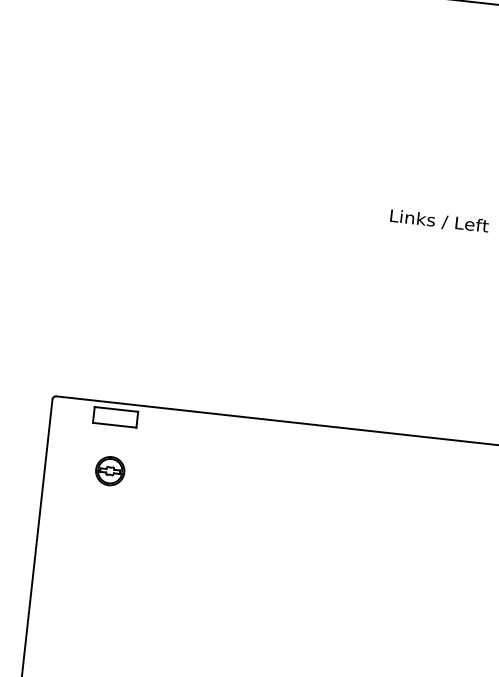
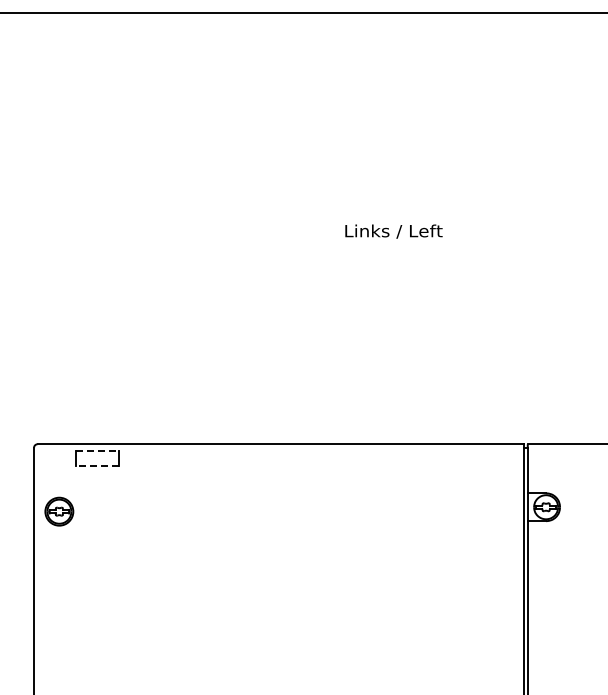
line: (116, 409) -> (97, 450), solid -> dashed
line: (114, 425) -> (97, 466), solid -> dashed
part: (110, 470) -> (59, 511), moved

